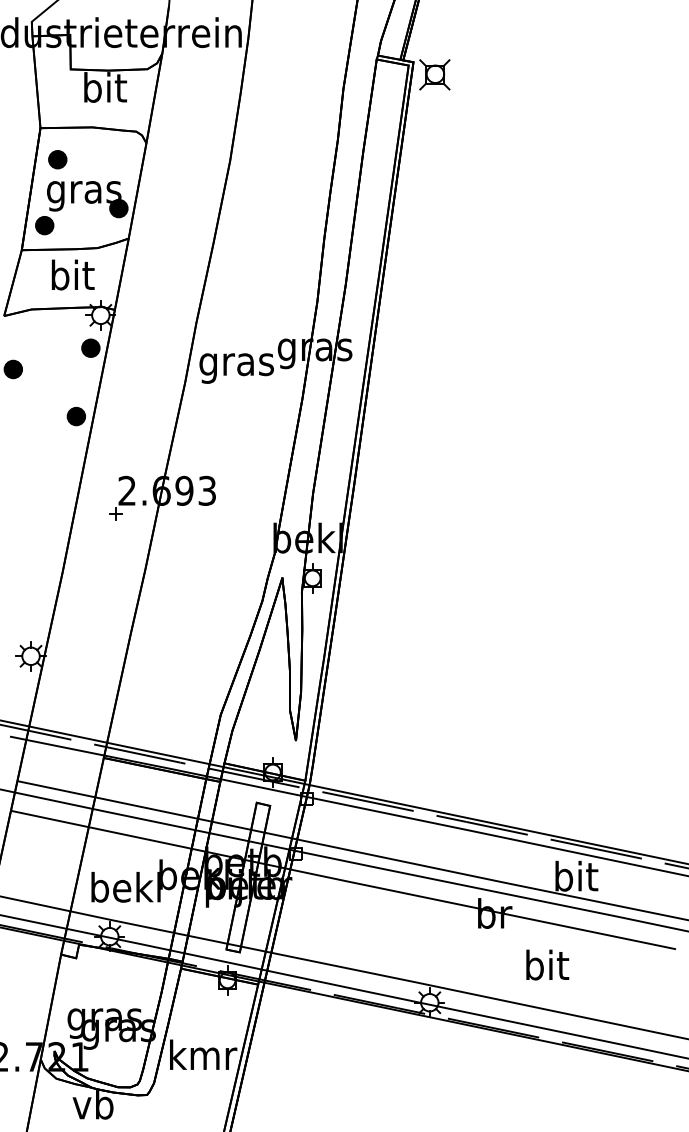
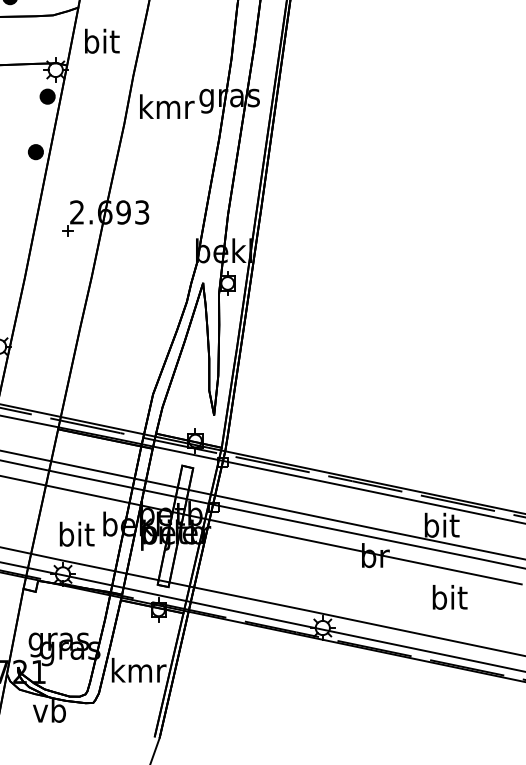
text: (72, 274) -> (101, 40), moved
text: (236, 364) -> (165, 109), gras -> kmr
text: (125, 886) -> (75, 533), bekl -> bit
text: (547, 964) -> (449, 596), moved

